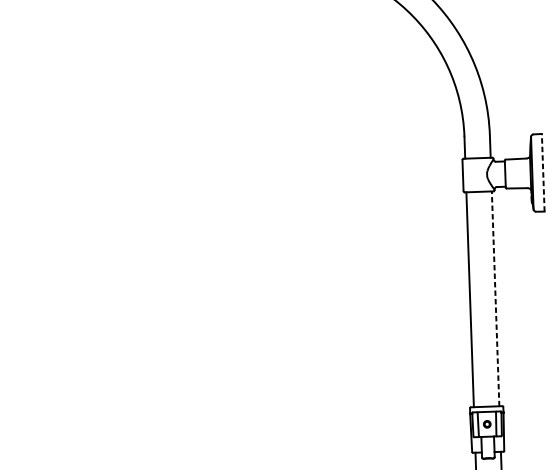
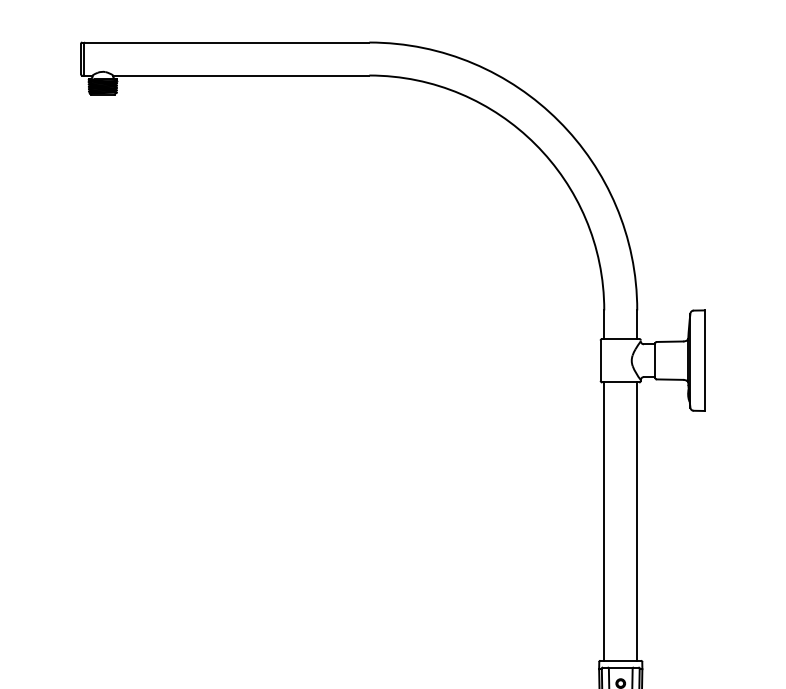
line: (543, 172) -> (704, 360), dashed -> solid
line: (495, 298) -> (637, 521), dashed -> solid

